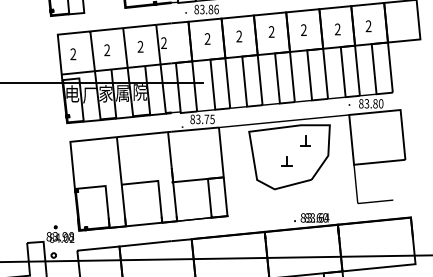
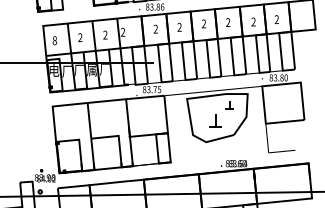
text: (73, 54) -> (55, 40), 2 -> 8
text: (139, 92) -> (104, 69), 院 -> 厂
text: (105, 93) -> (79, 70), 家 -> 厂
part: (286, 161) -> (215, 121), size x1.6

